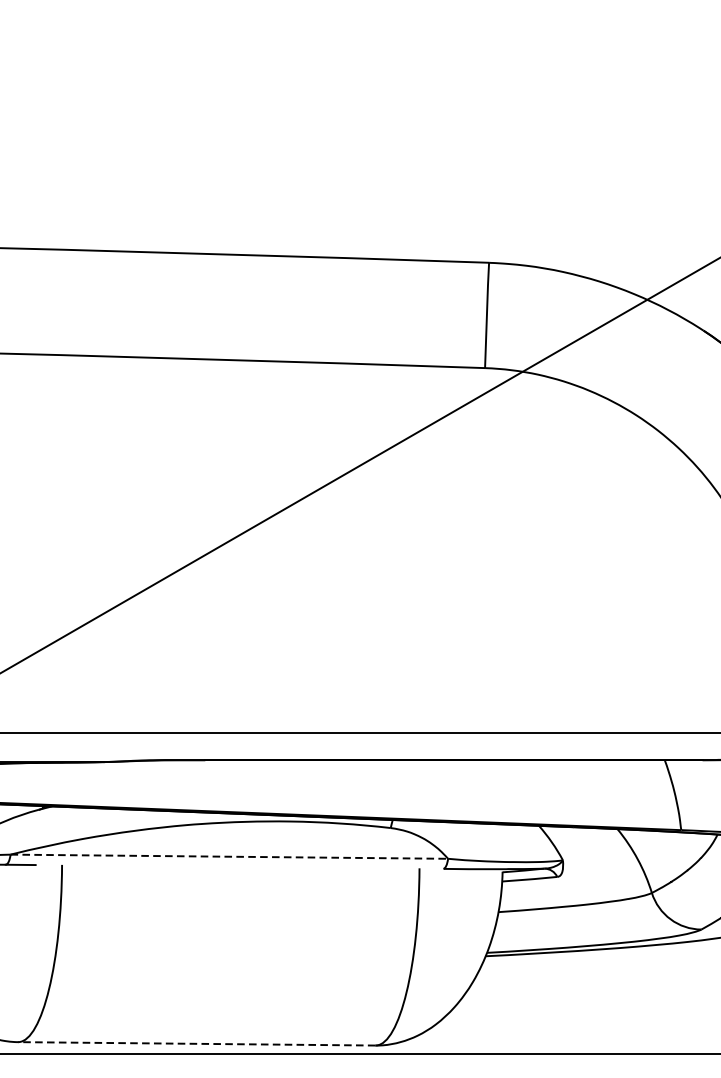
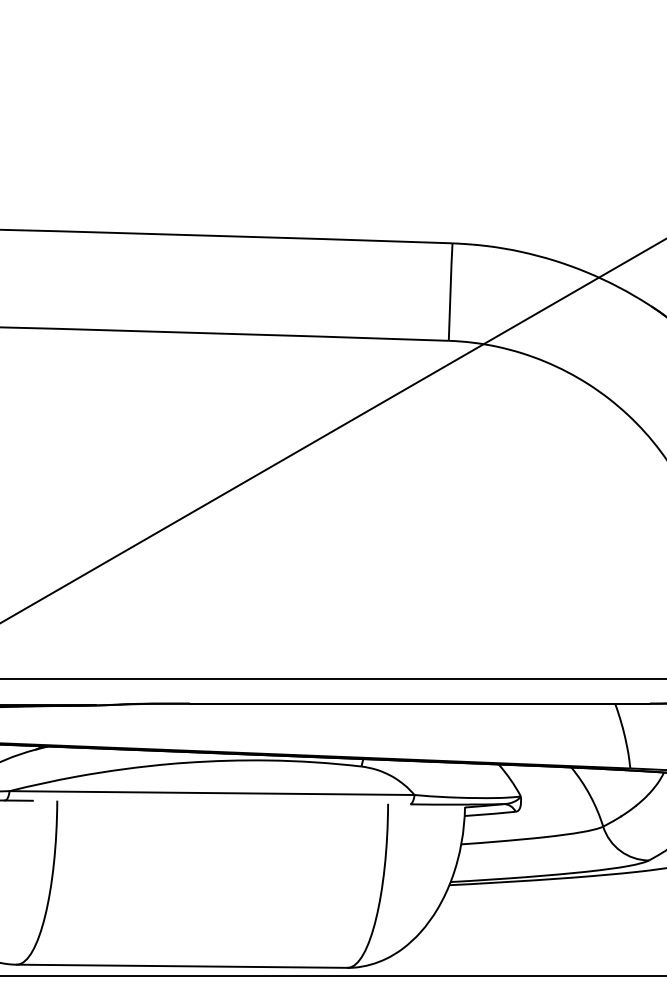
line: (229, 857) -> (212, 793), dashed -> solid
line: (196, 1044) -> (181, 966), dashed -> solid

